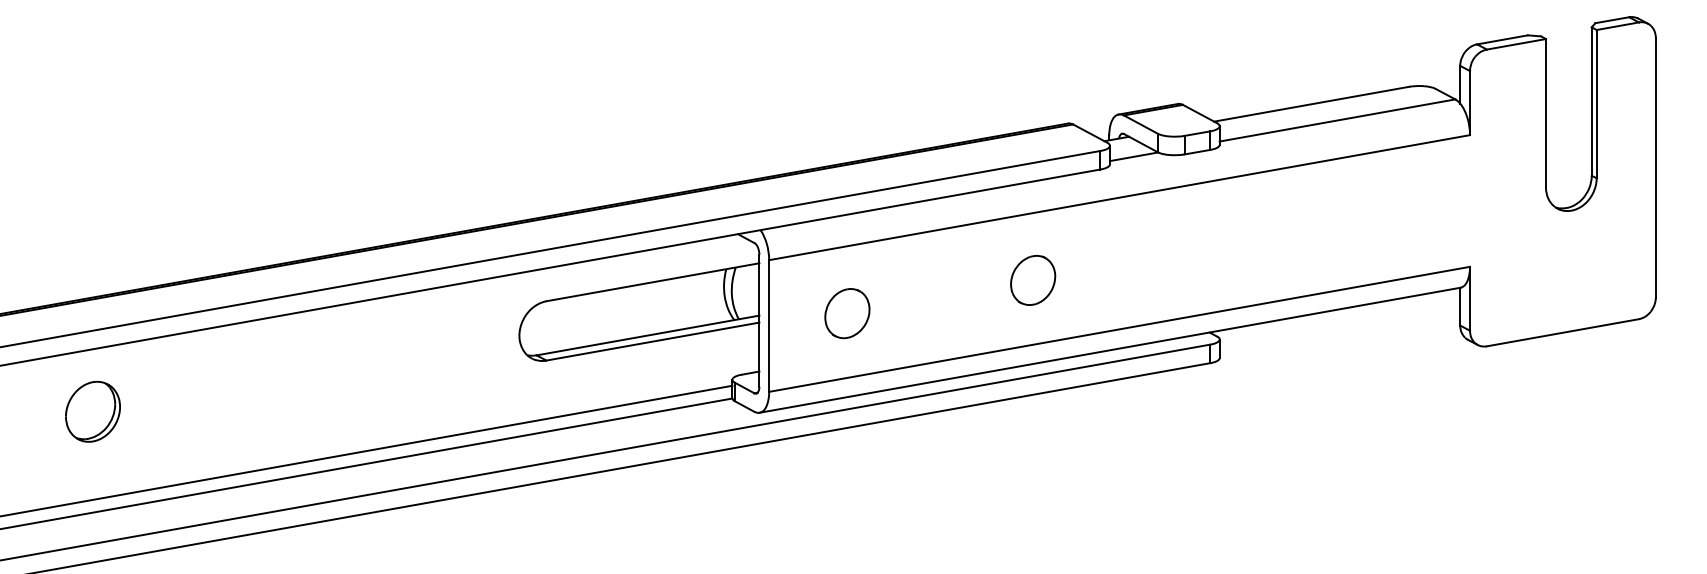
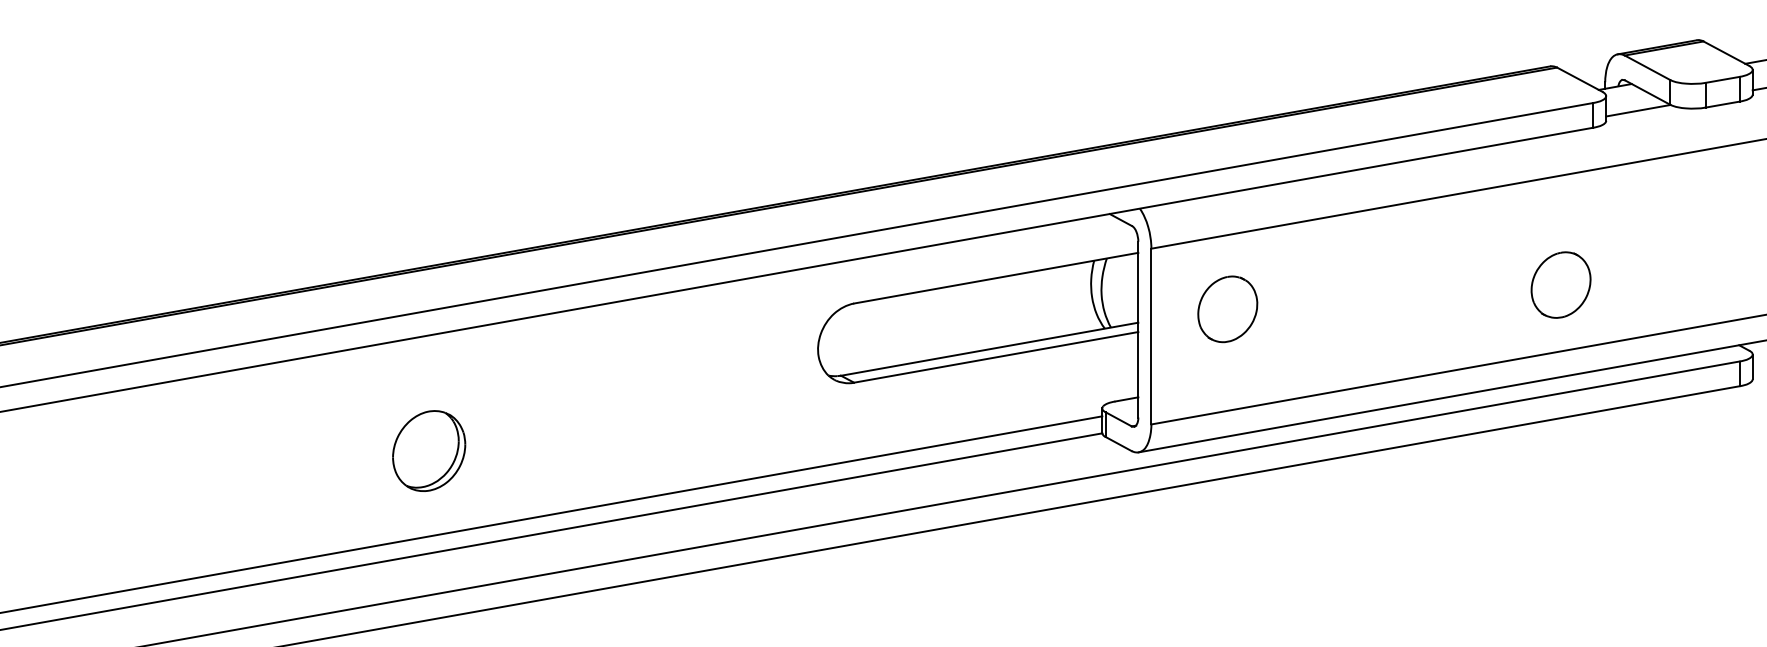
part: (1033, 280) -> (1561, 285), moved
part: (847, 313) -> (1227, 309), moved
part: (92, 411) -> (428, 450), moved

